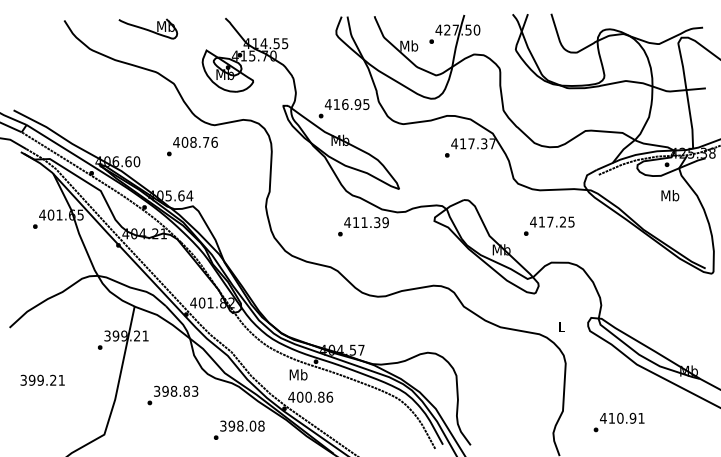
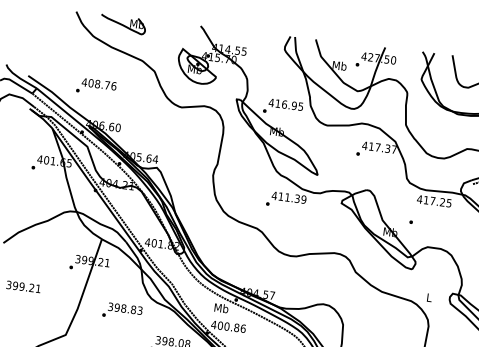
part: (148, 28) -> (123, 24), moved
text: (192, 146) -> (96, 87), moved
text: (552, 221) -> (434, 200), moved

